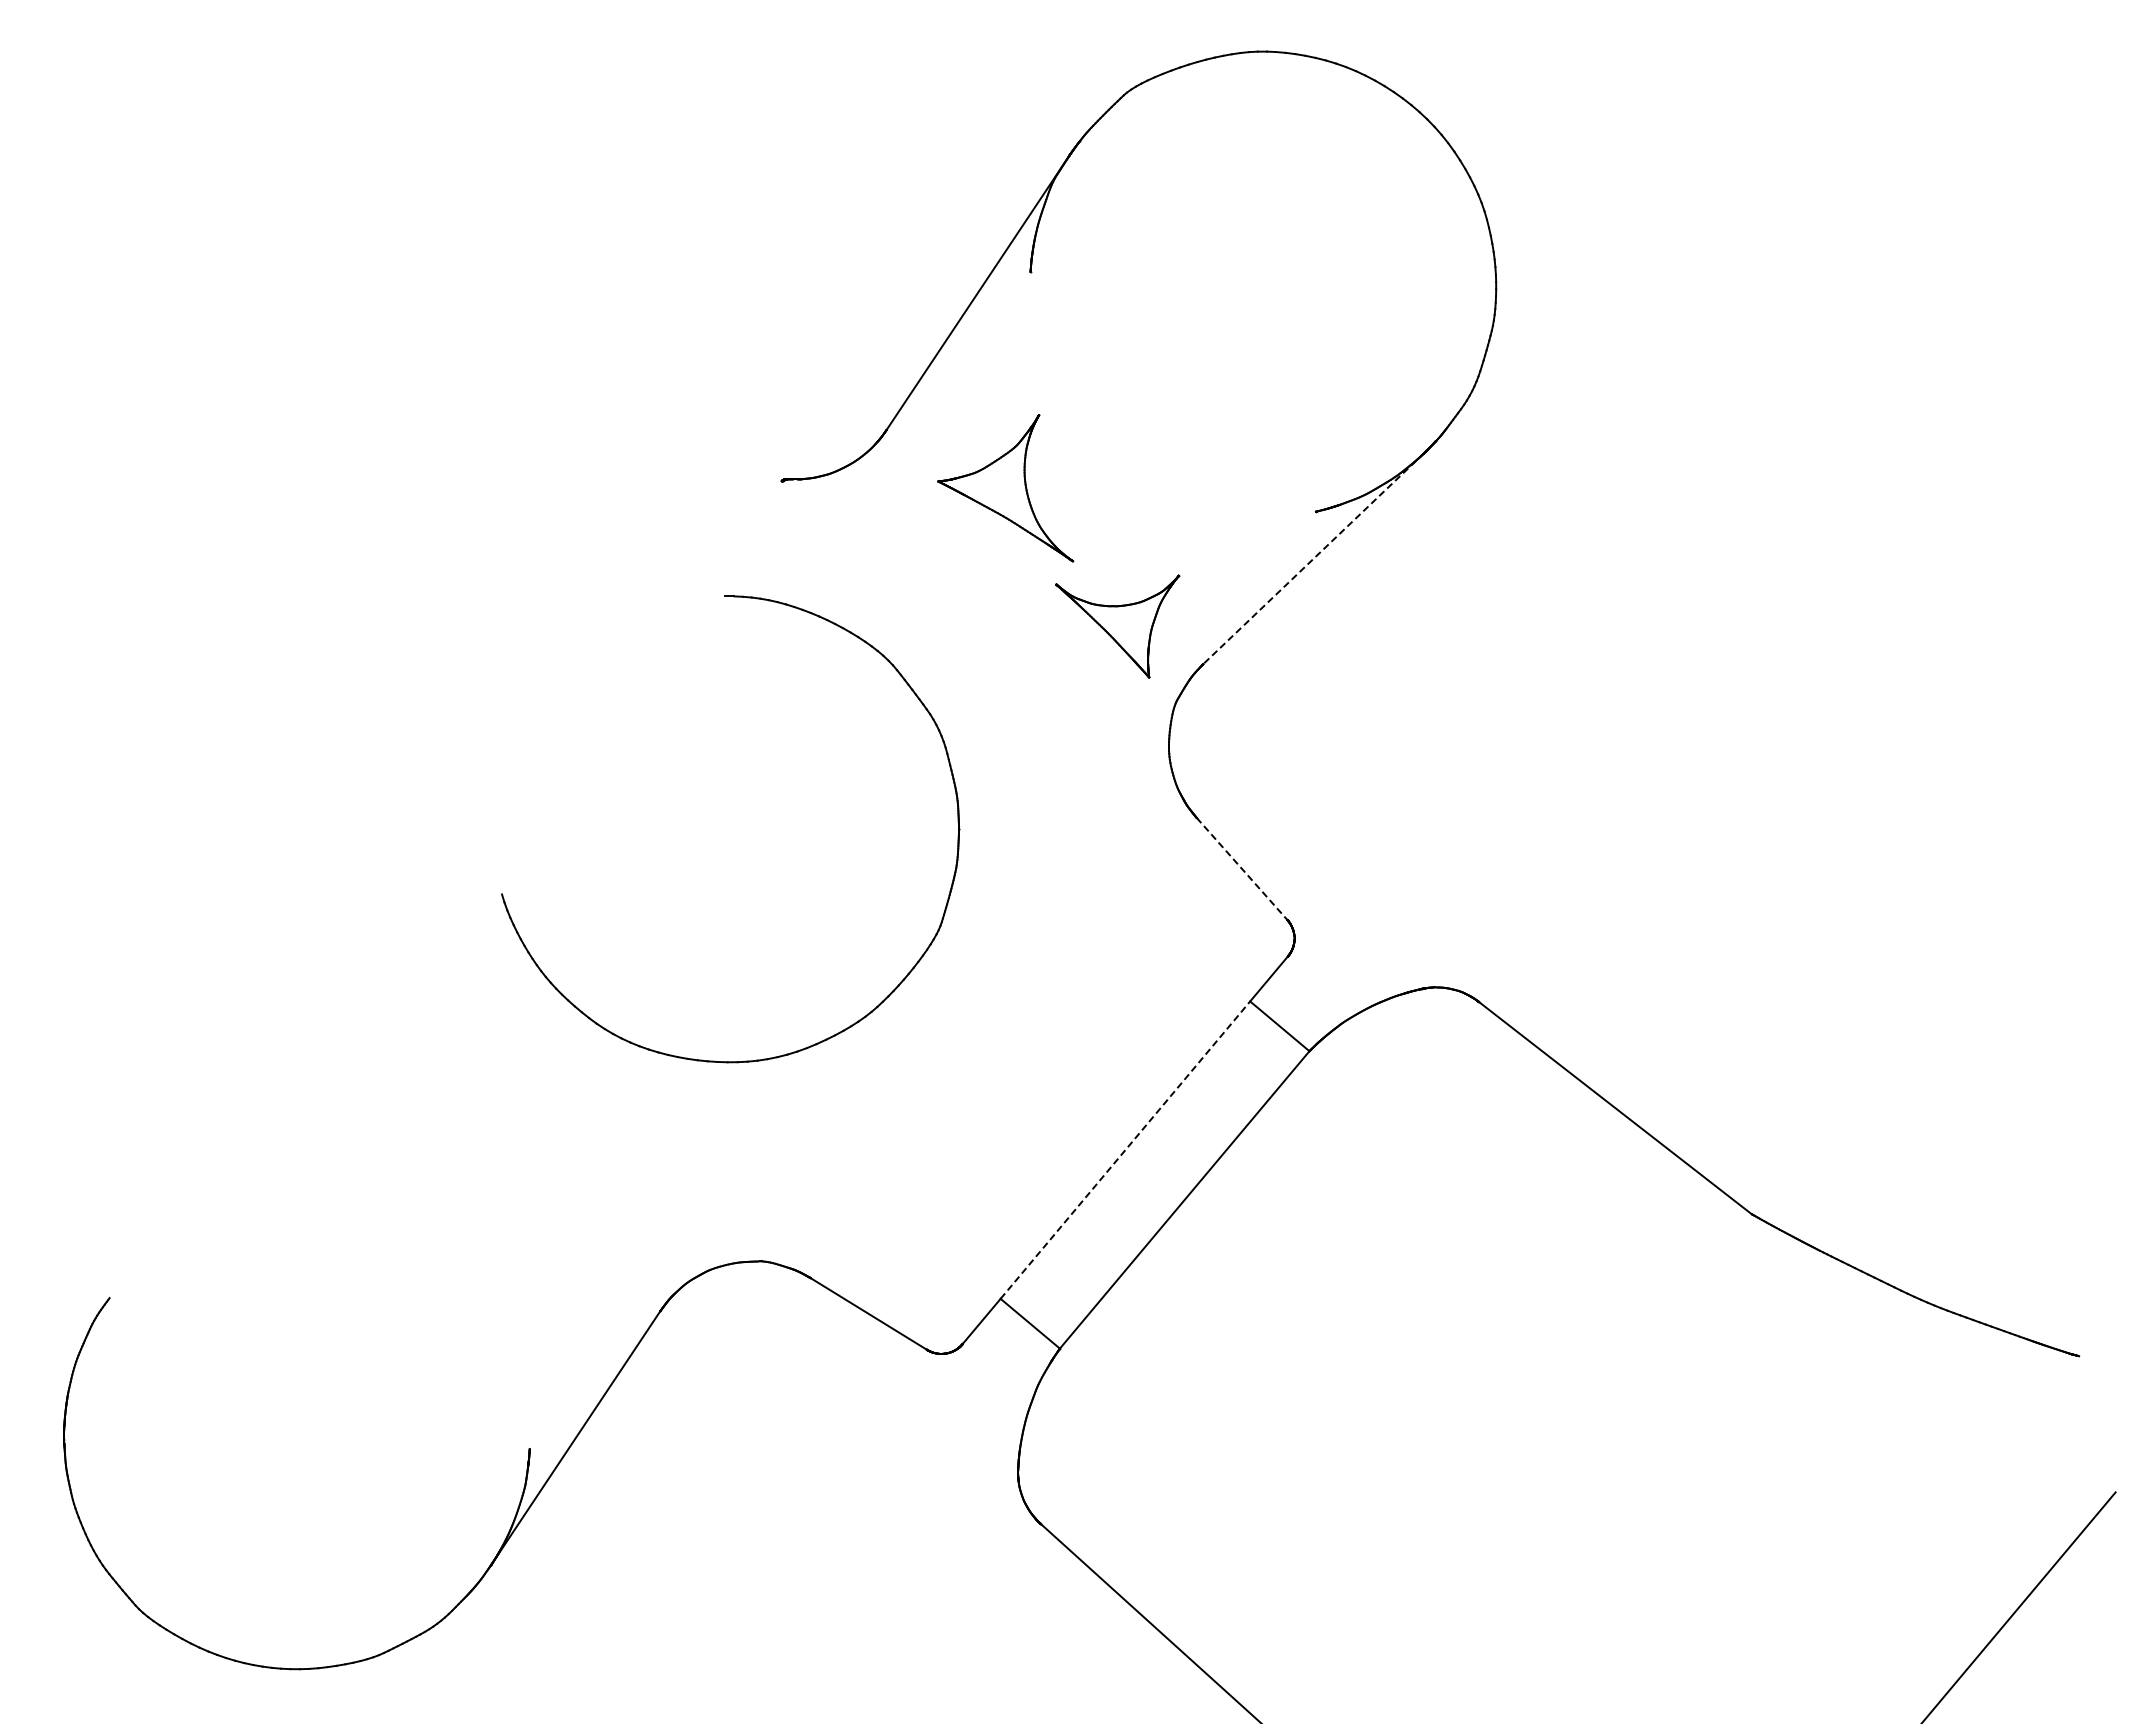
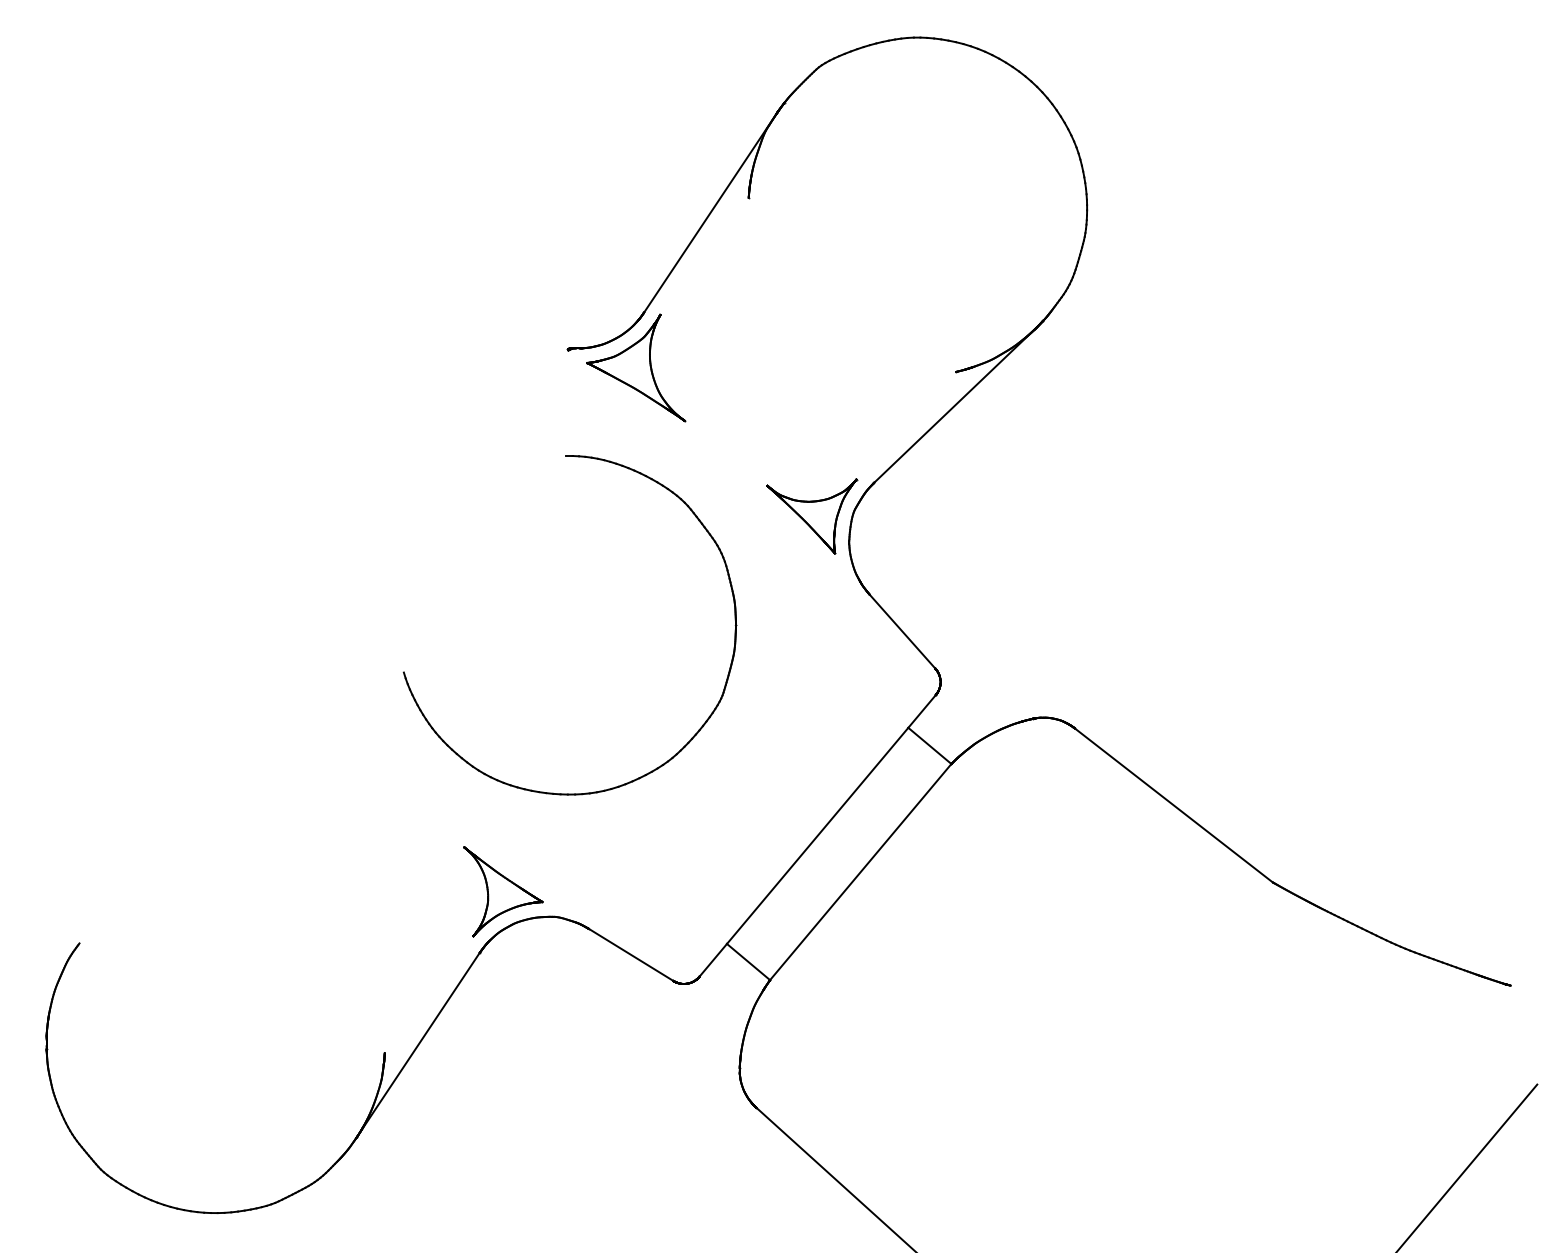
part: (1005, 488) -> (636, 368), moved
line: (1313, 558) -> (954, 405), dashed -> solid
part: (1117, 626) -> (811, 516), moved
part: (957, 835) -> (734, 629), moved
line: (1242, 869) -> (902, 631), dashed -> solid
line: (1125, 1149) -> (817, 835), dashed -> solid
part: (693, 1226) -> (503, 891), added

